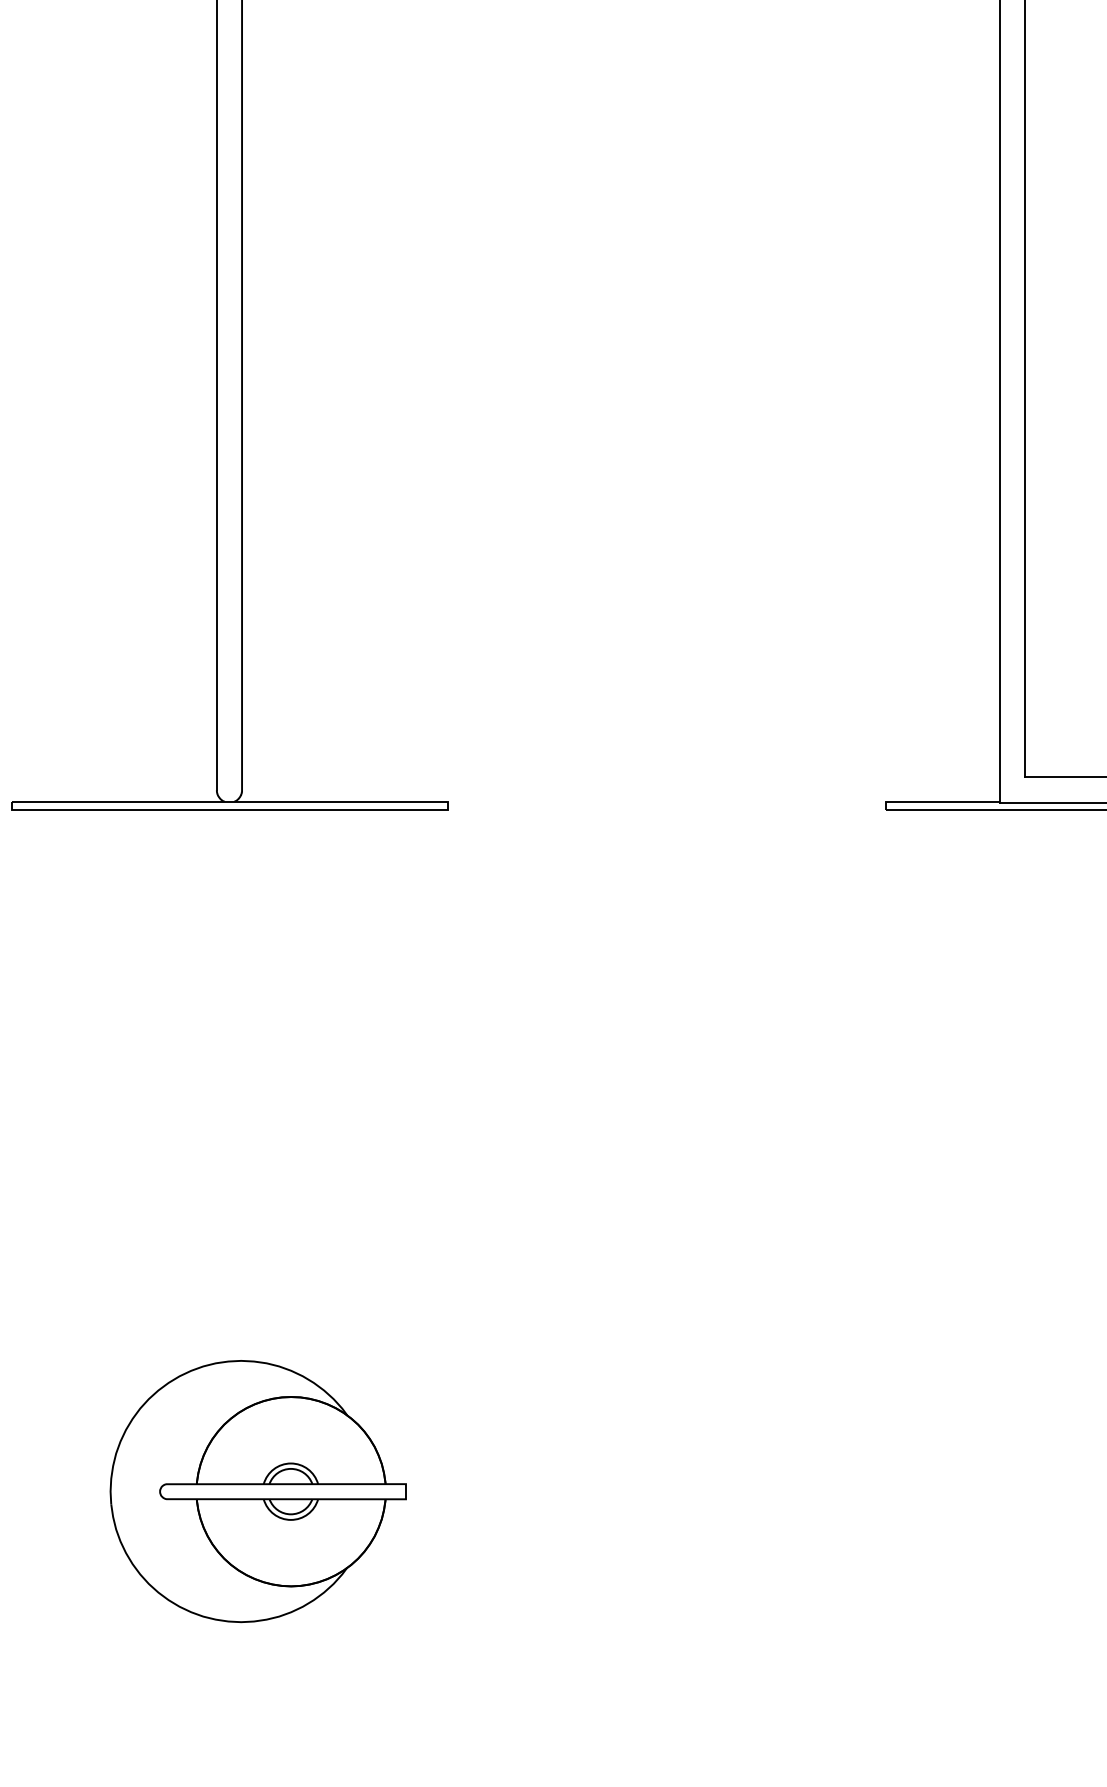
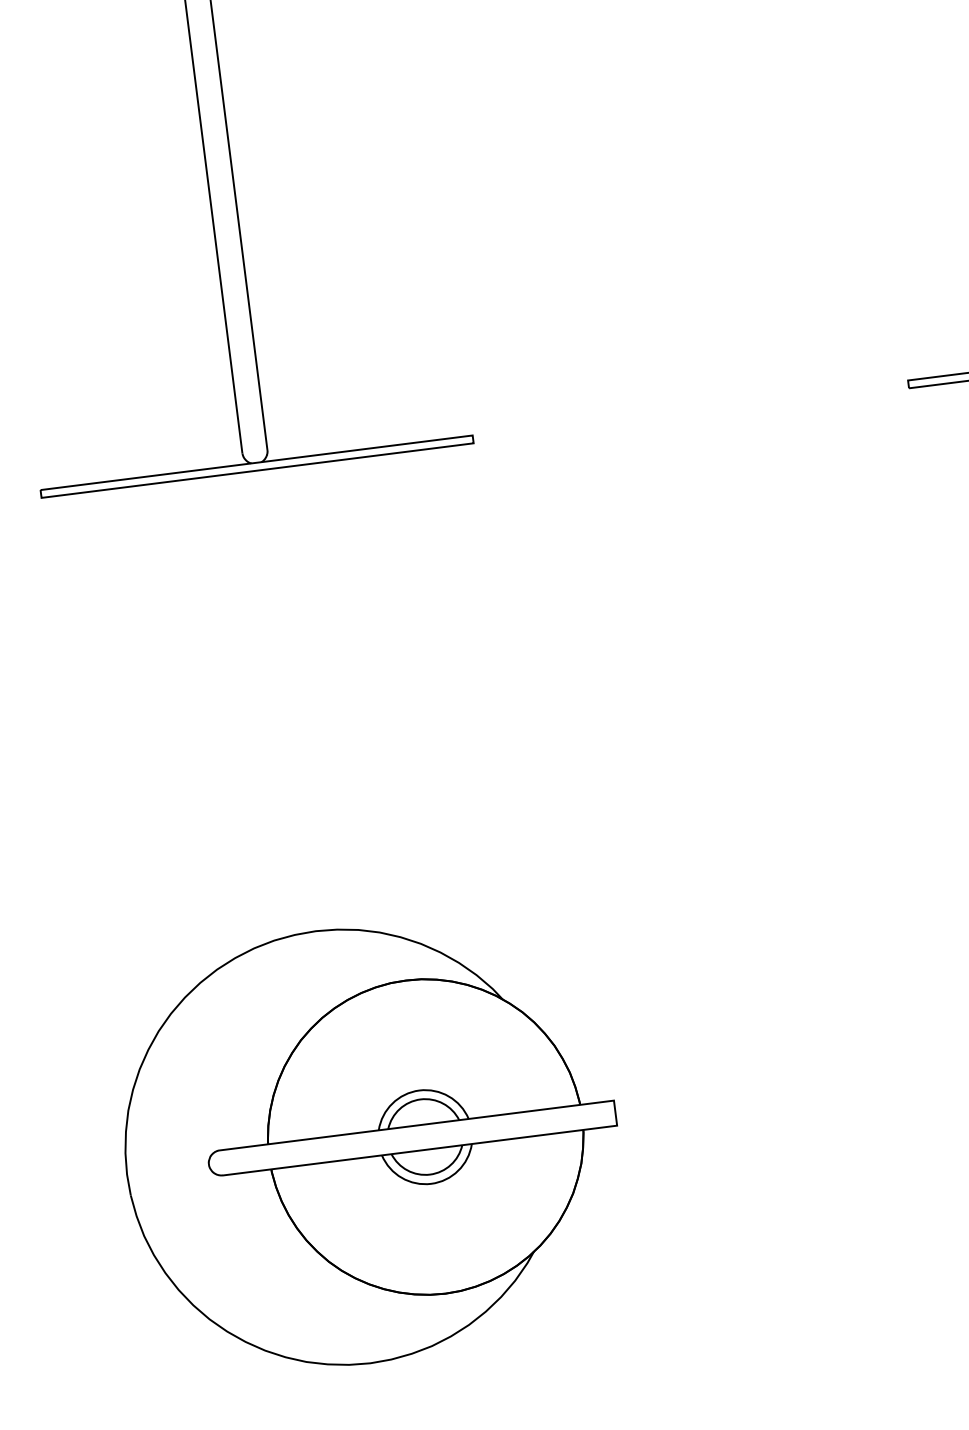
part: (258, 1491) -> (371, 1143), size x1.67

